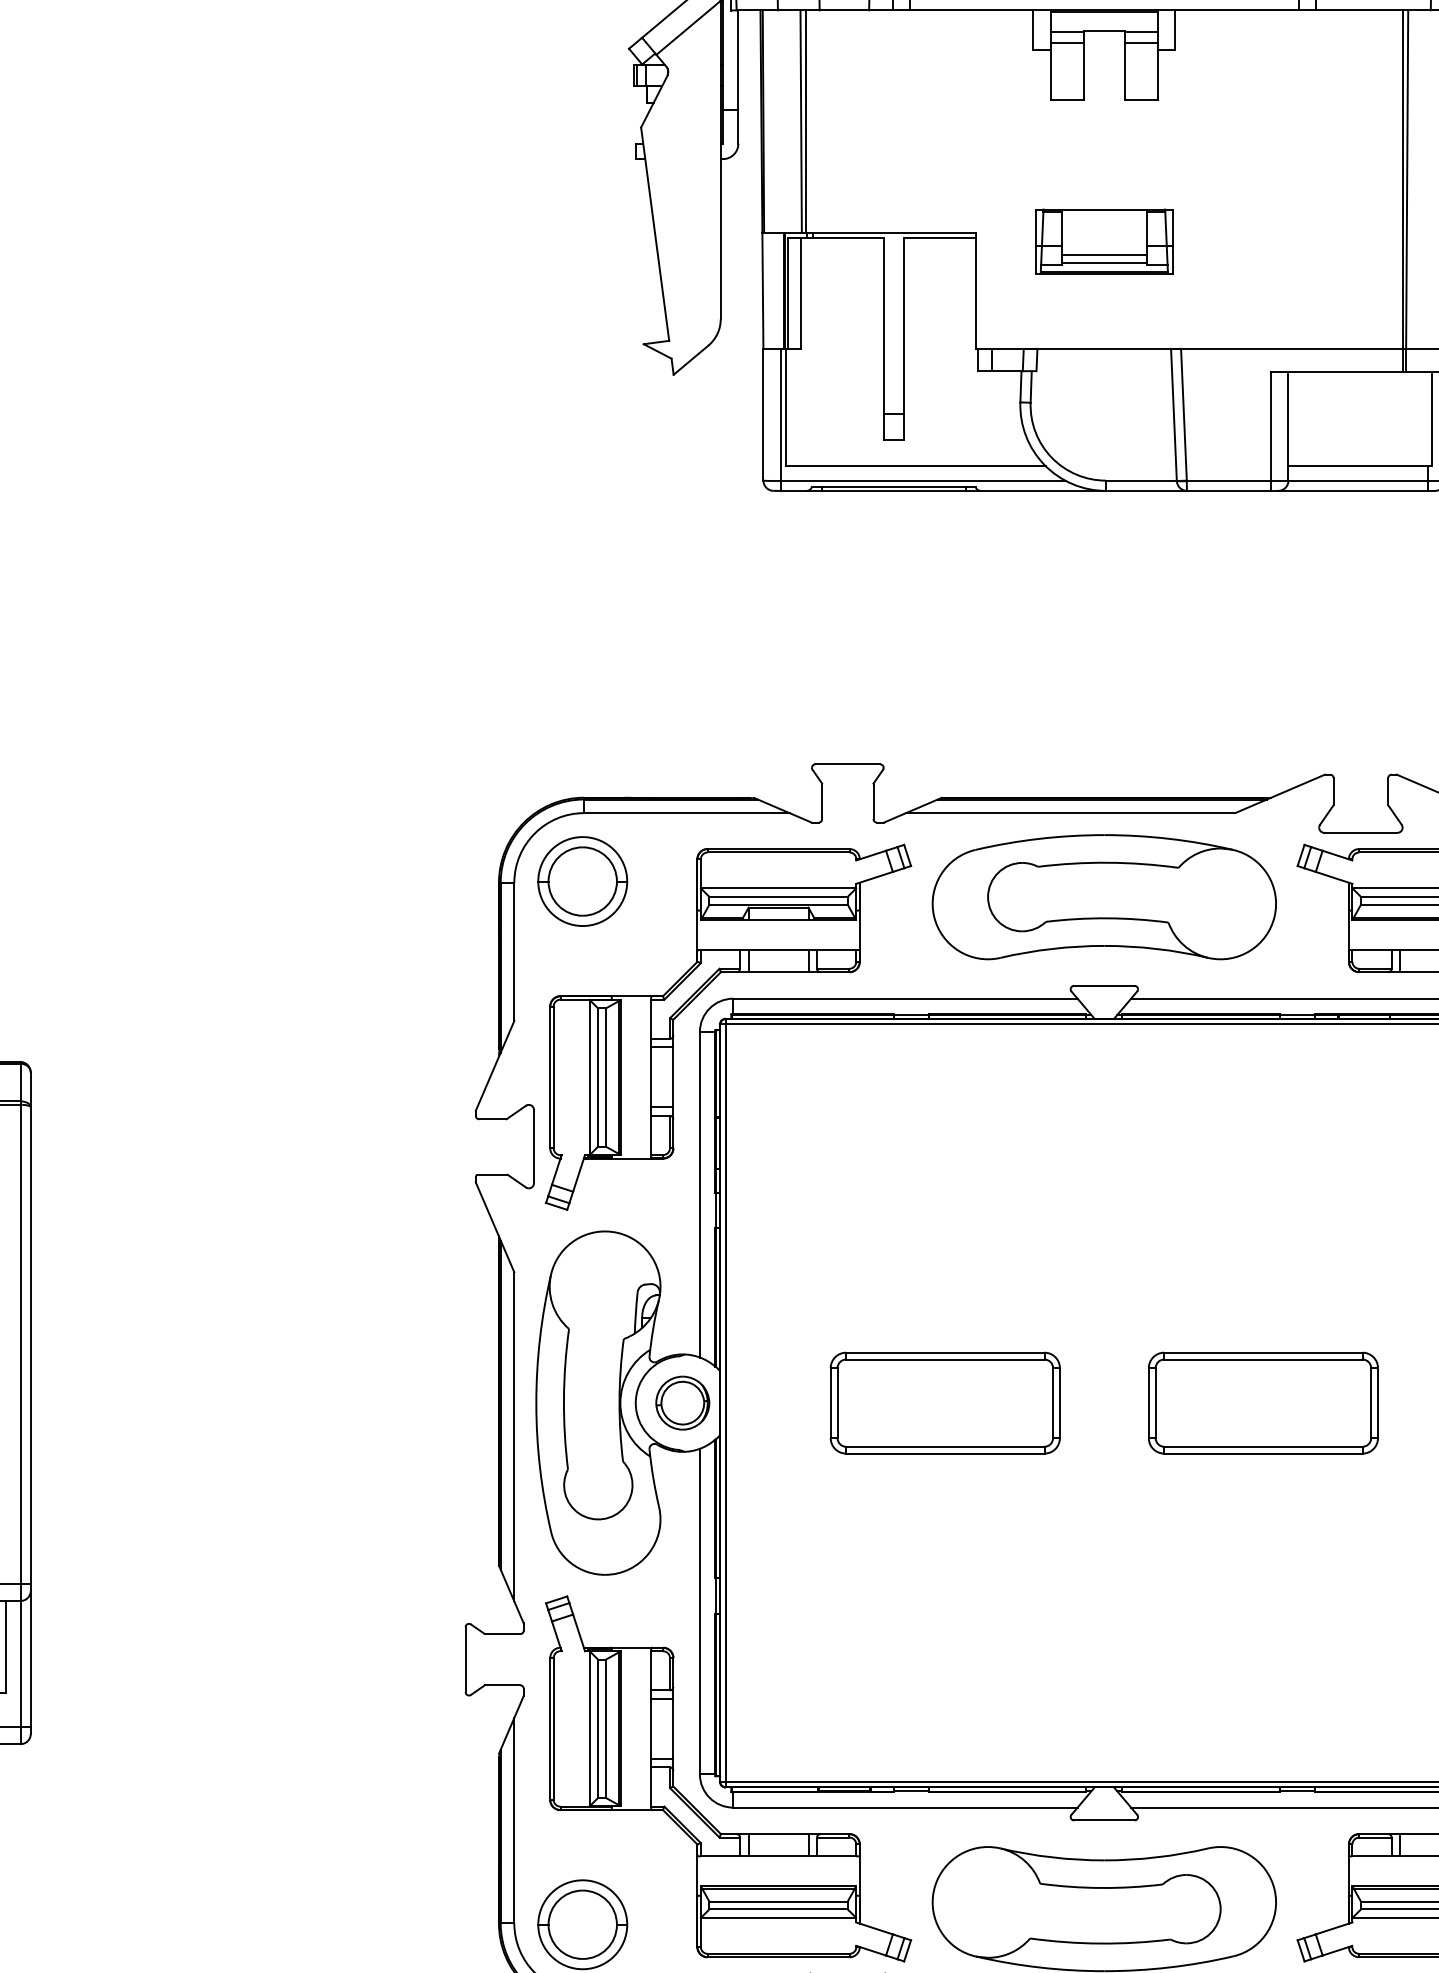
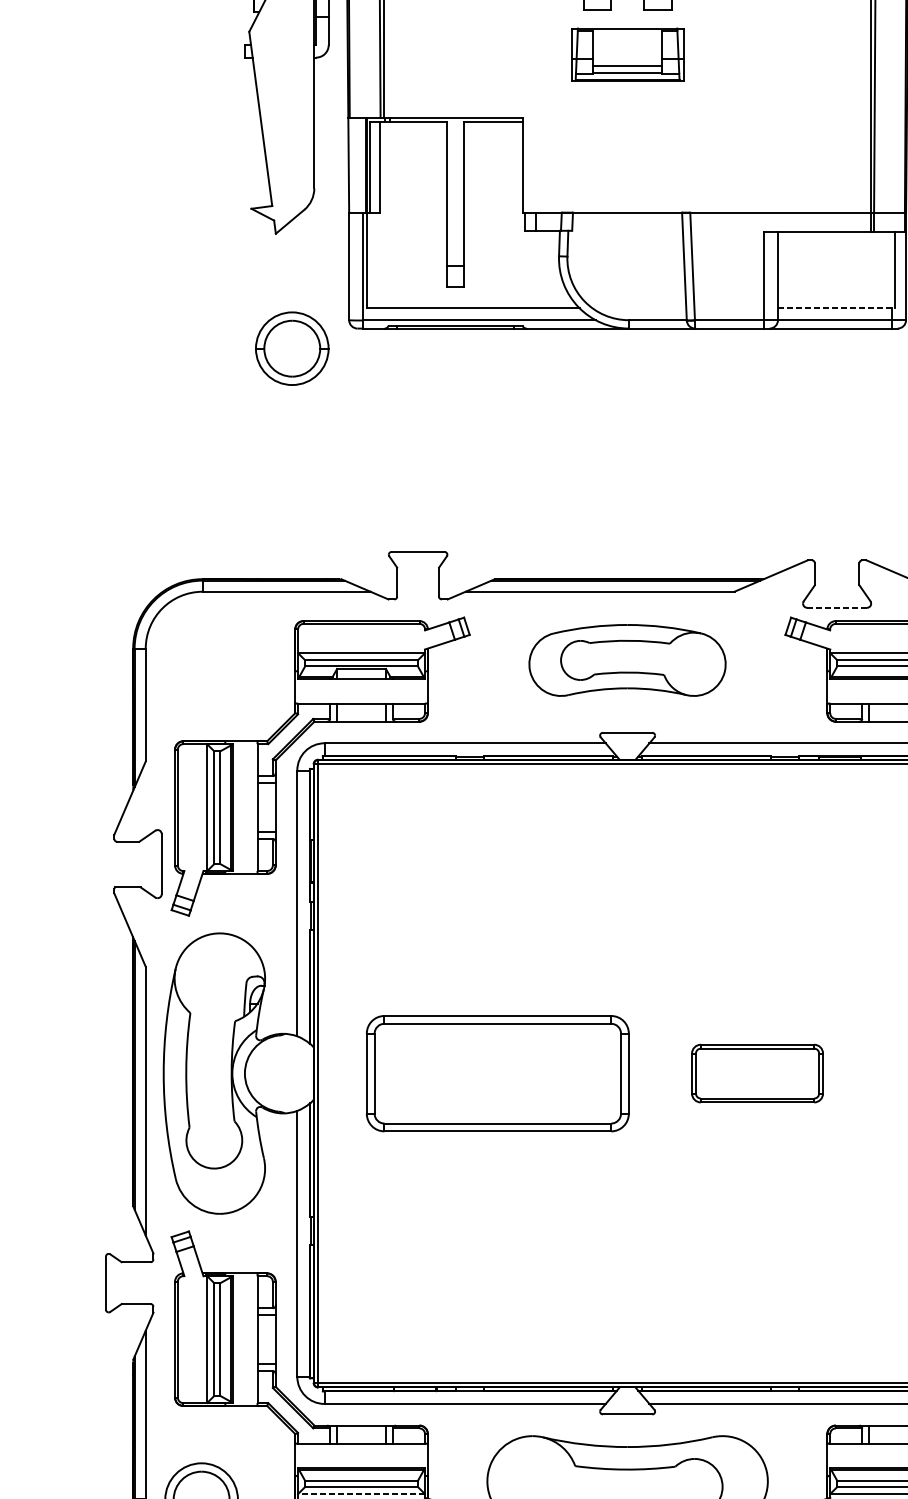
part: (1104, 241) -> (627, 54), moved
line: (1360, 466) -> (836, 308), solid -> dashed
line: (1360, 832) -> (836, 607), solid -> dashed
part: (582, 881) -> (292, 348), moved
part: (1103, 897) -> (626, 660), size x0.7
part: (682, 1402) -> (283, 1073), removed
part: (944, 1402) -> (497, 1073), size x1.4
part: (1263, 1402) -> (757, 1073), size x0.7
line: (778, 1917) -> (361, 1493), solid -> dashed

